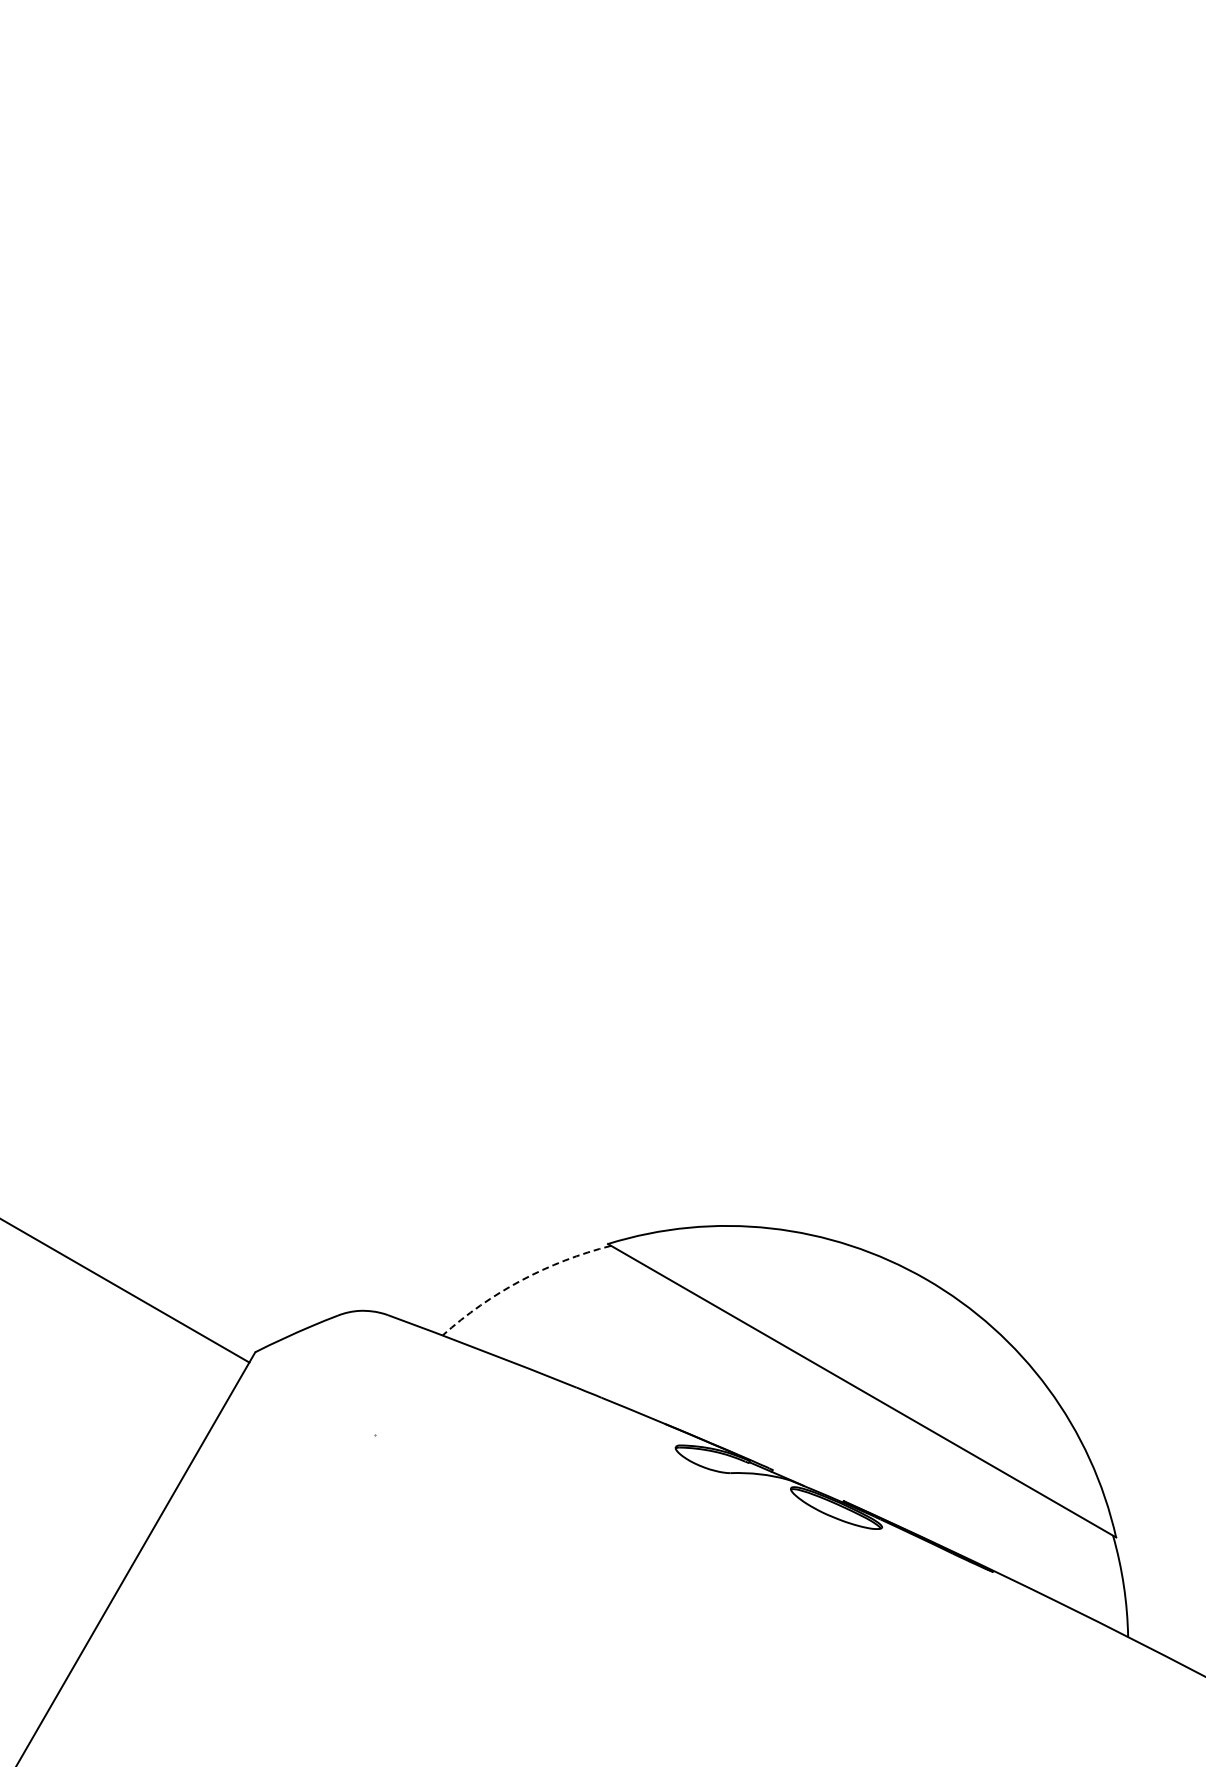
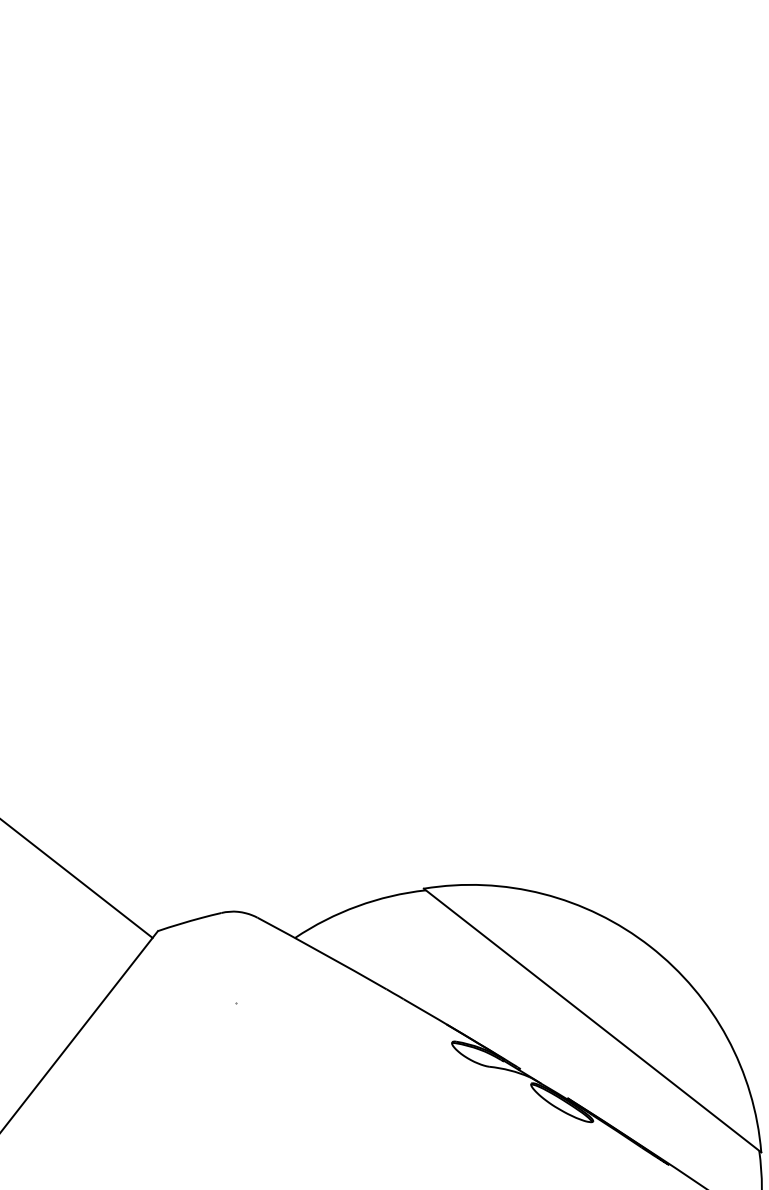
arc: (521, 1280) -> (357, 906), dashed -> solid

